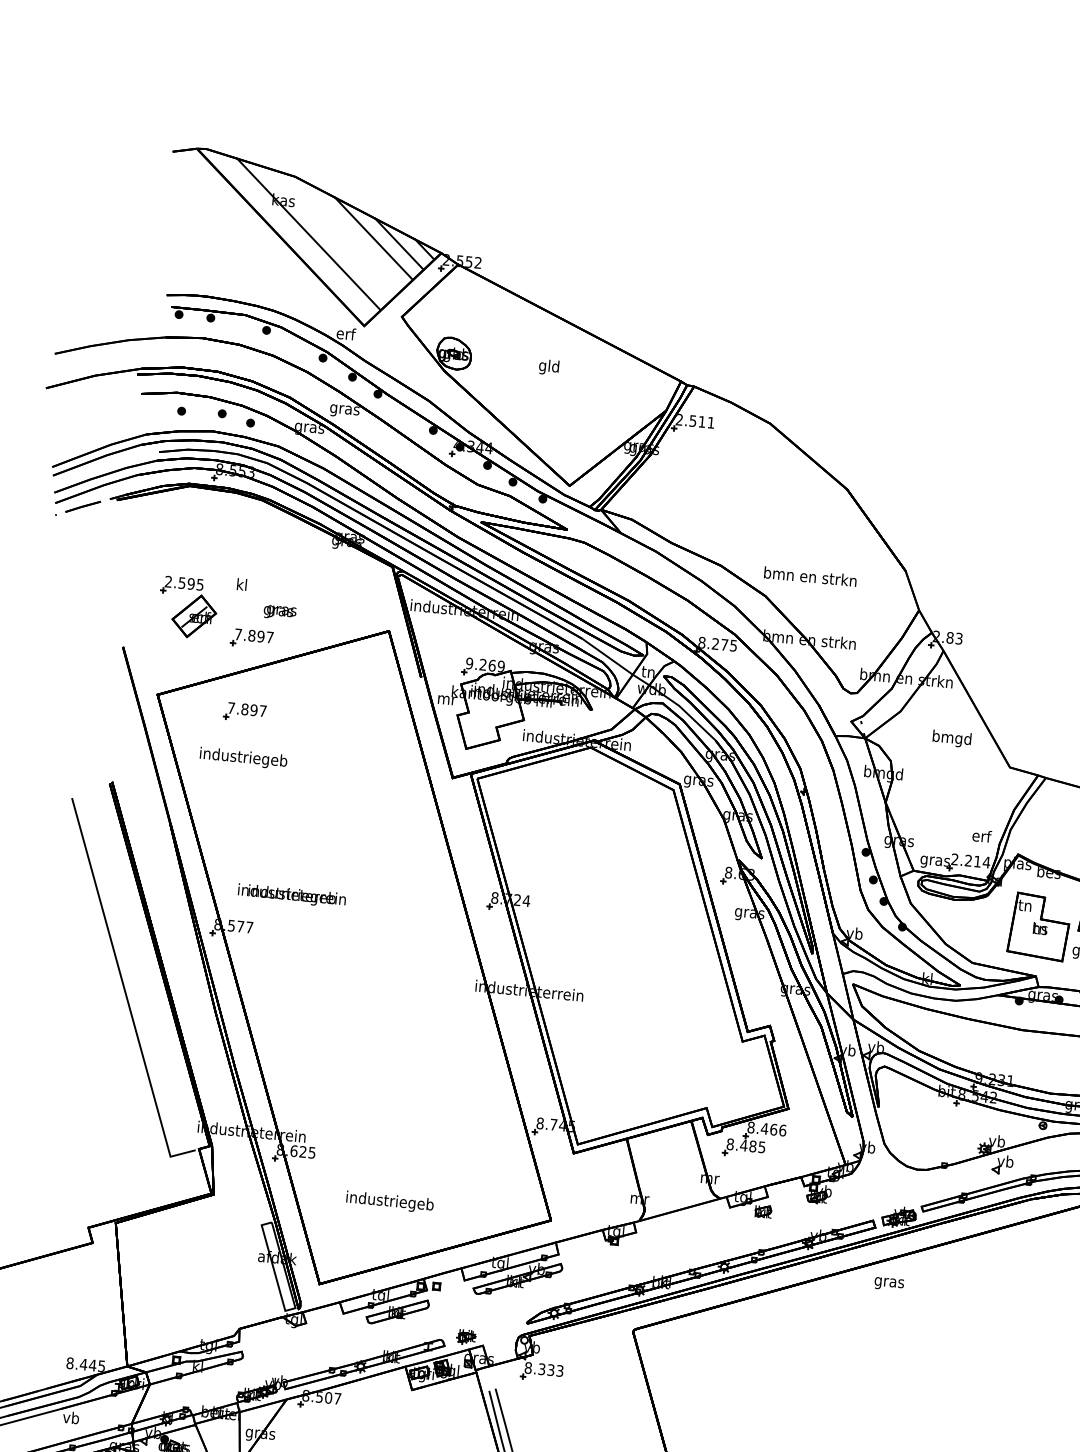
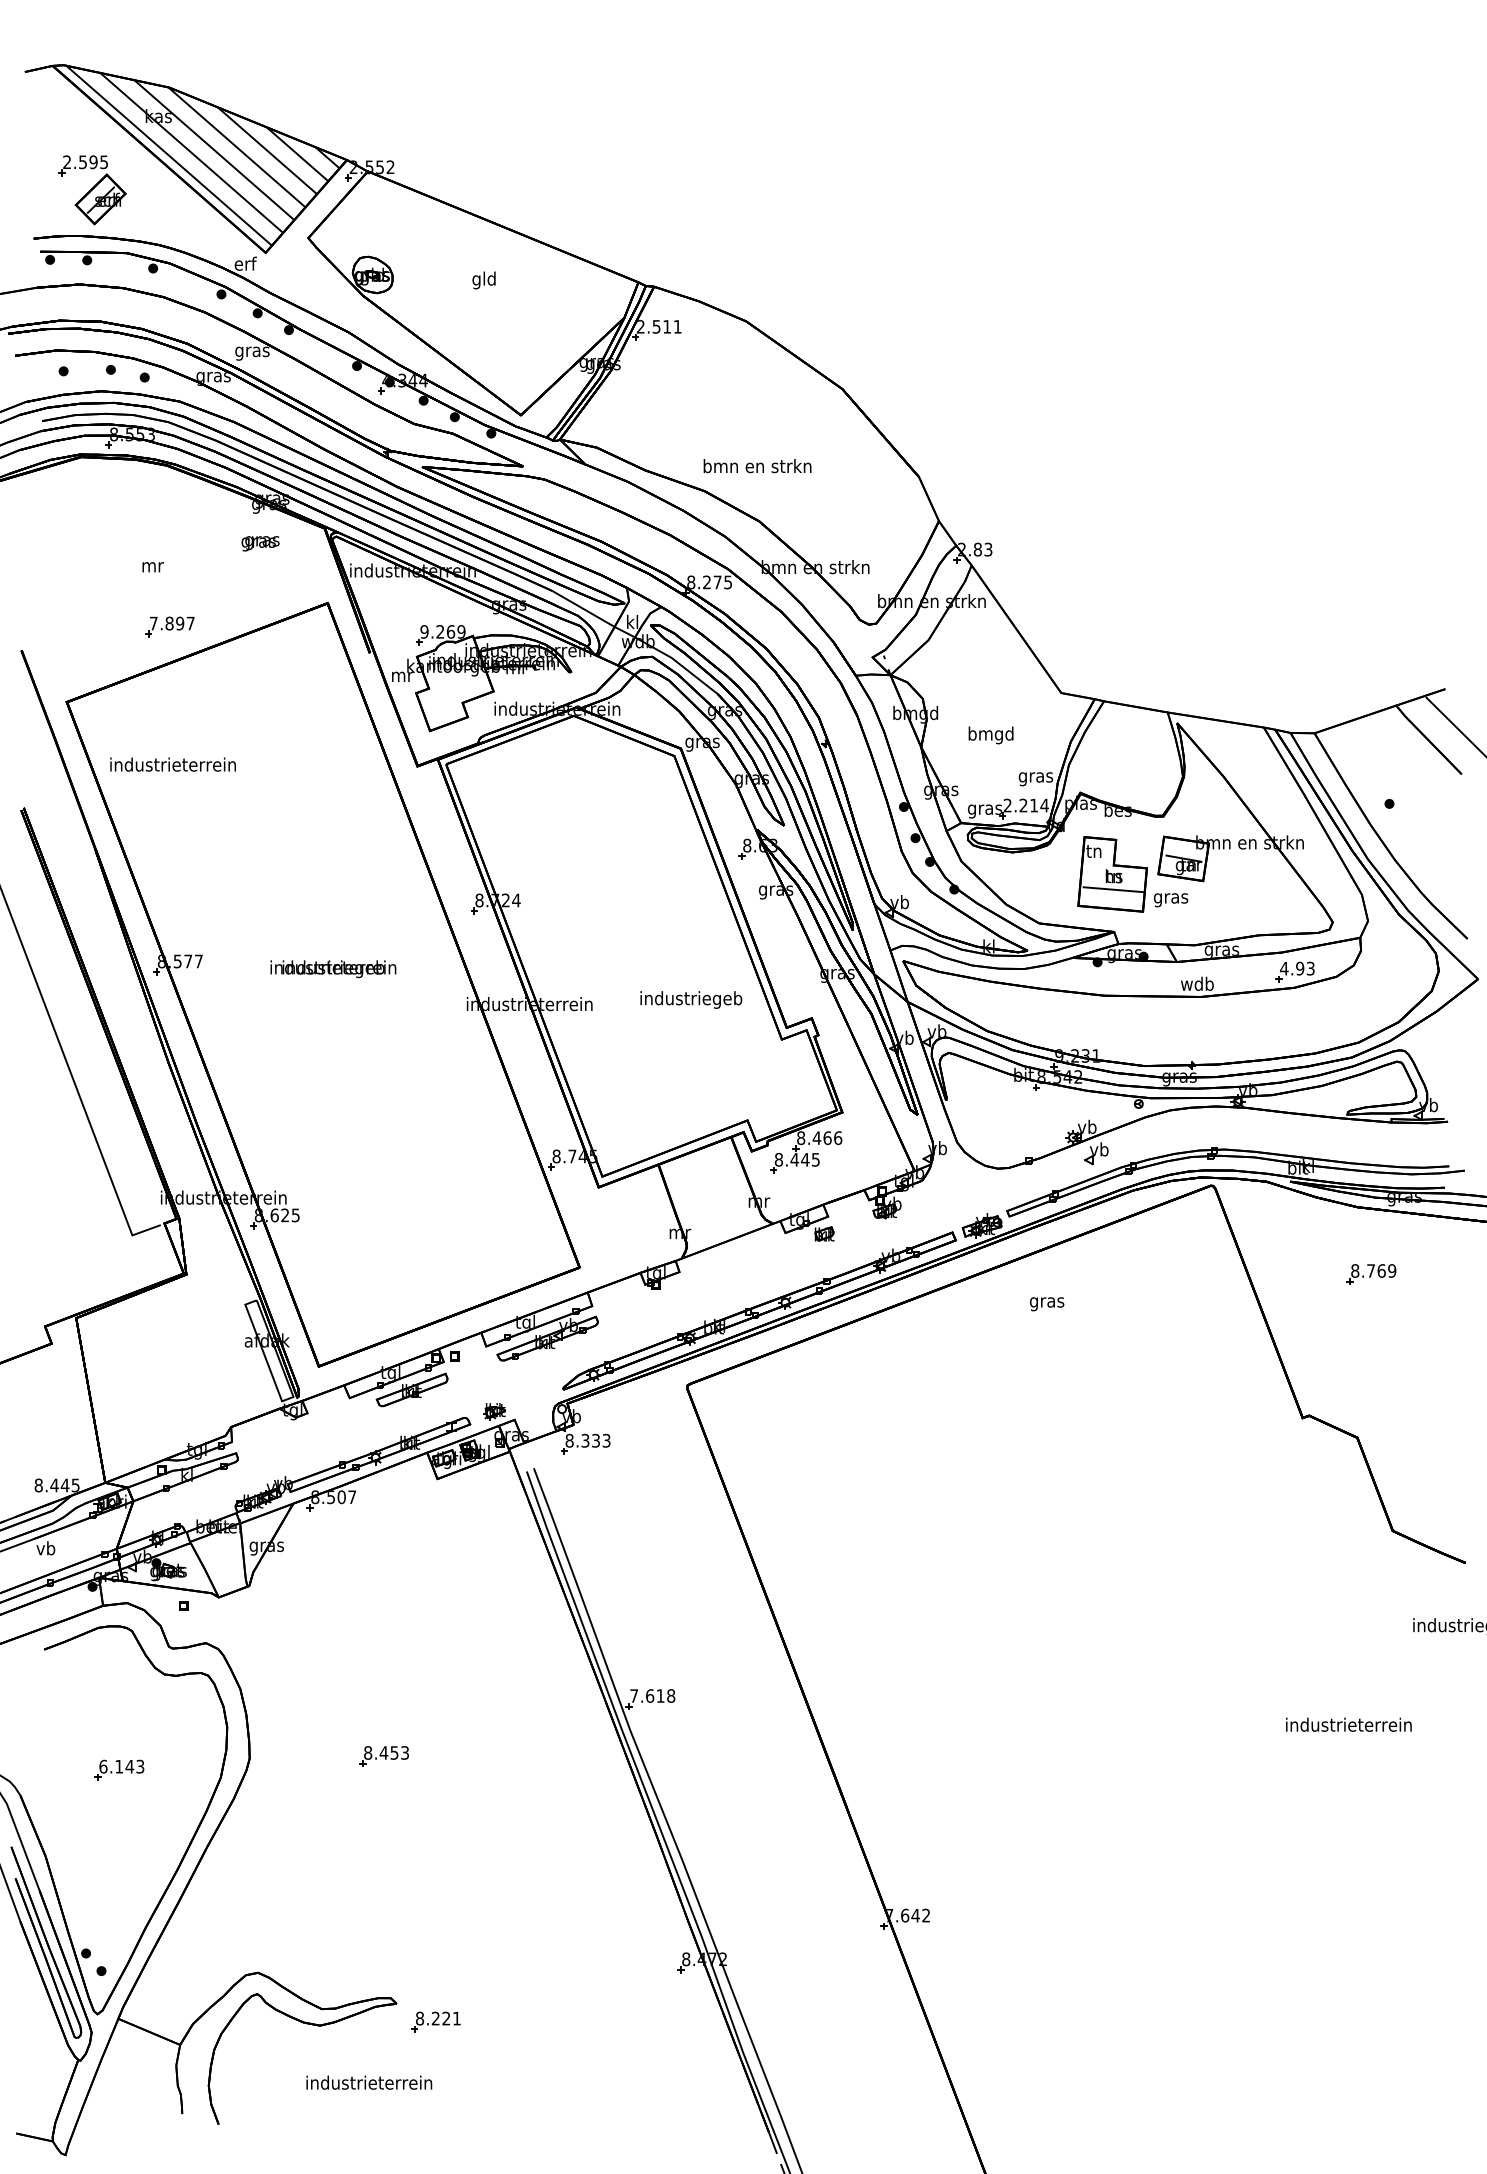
line: (347, 232) -> (236, 146), added
line: (327, 233) -> (213, 149), added
line: (288, 234) -> (168, 155), added
text: (810, 577) -> (757, 466), moved
text: (242, 584) -> (152, 565), kl -> mr
part: (187, 608) -> (92, 190), moved
text: (280, 612) -> (260, 543), moved
text: (647, 671) -> (631, 621), tn -> kl
part: (244, 711) -> (169, 712), removed
text: (951, 739) -> (990, 735), moved
text: (242, 758) -> (172, 766), industriegeb -> industrieterrein
text: (981, 837) -> (1035, 777), erf -> gras
text: (292, 896) -> (333, 969), moved
line: (1037, 939) -> (1112, 889), added
text: (752, 1146) -> (804, 1159), 8.485 -> 8.445
text: (390, 1201) -> (691, 999), moved
text: (889, 1284) -> (1047, 1304), moved

